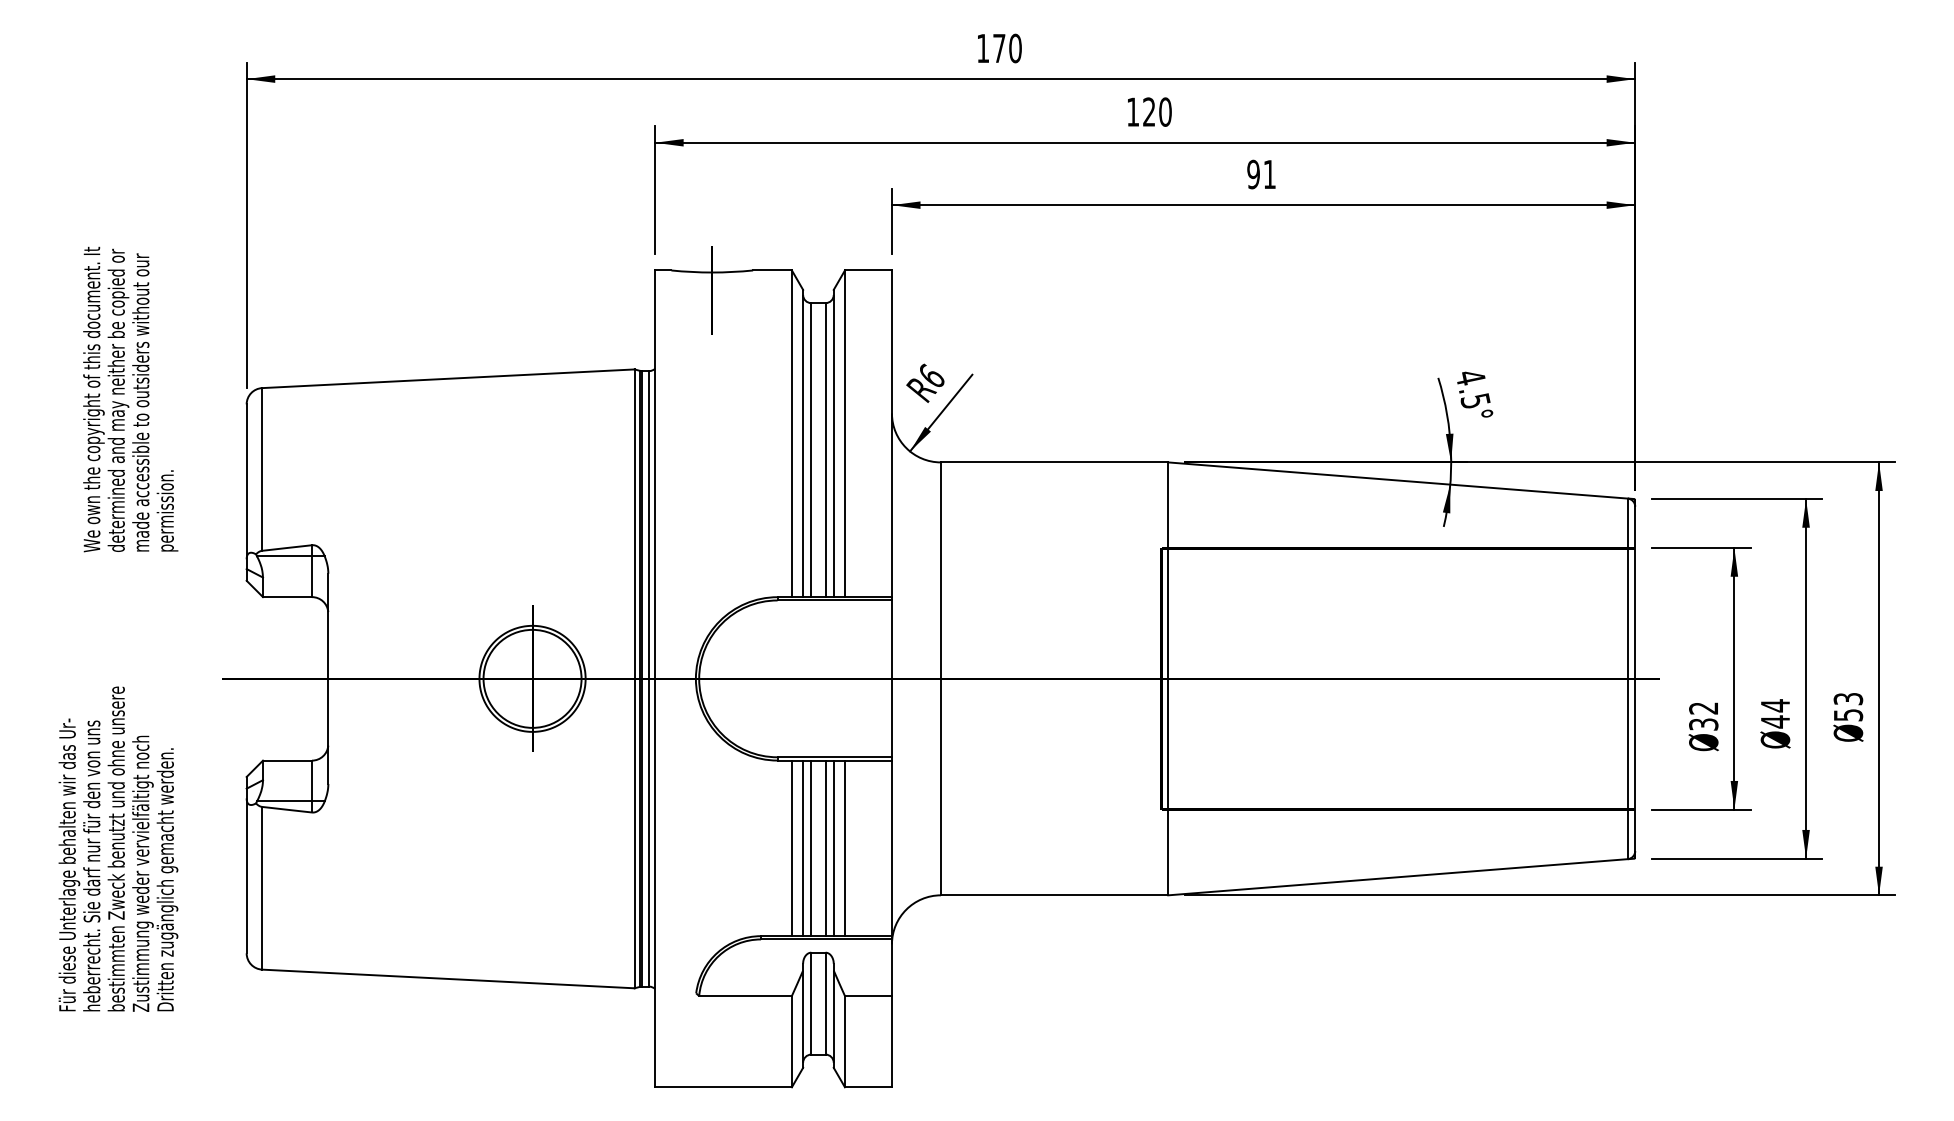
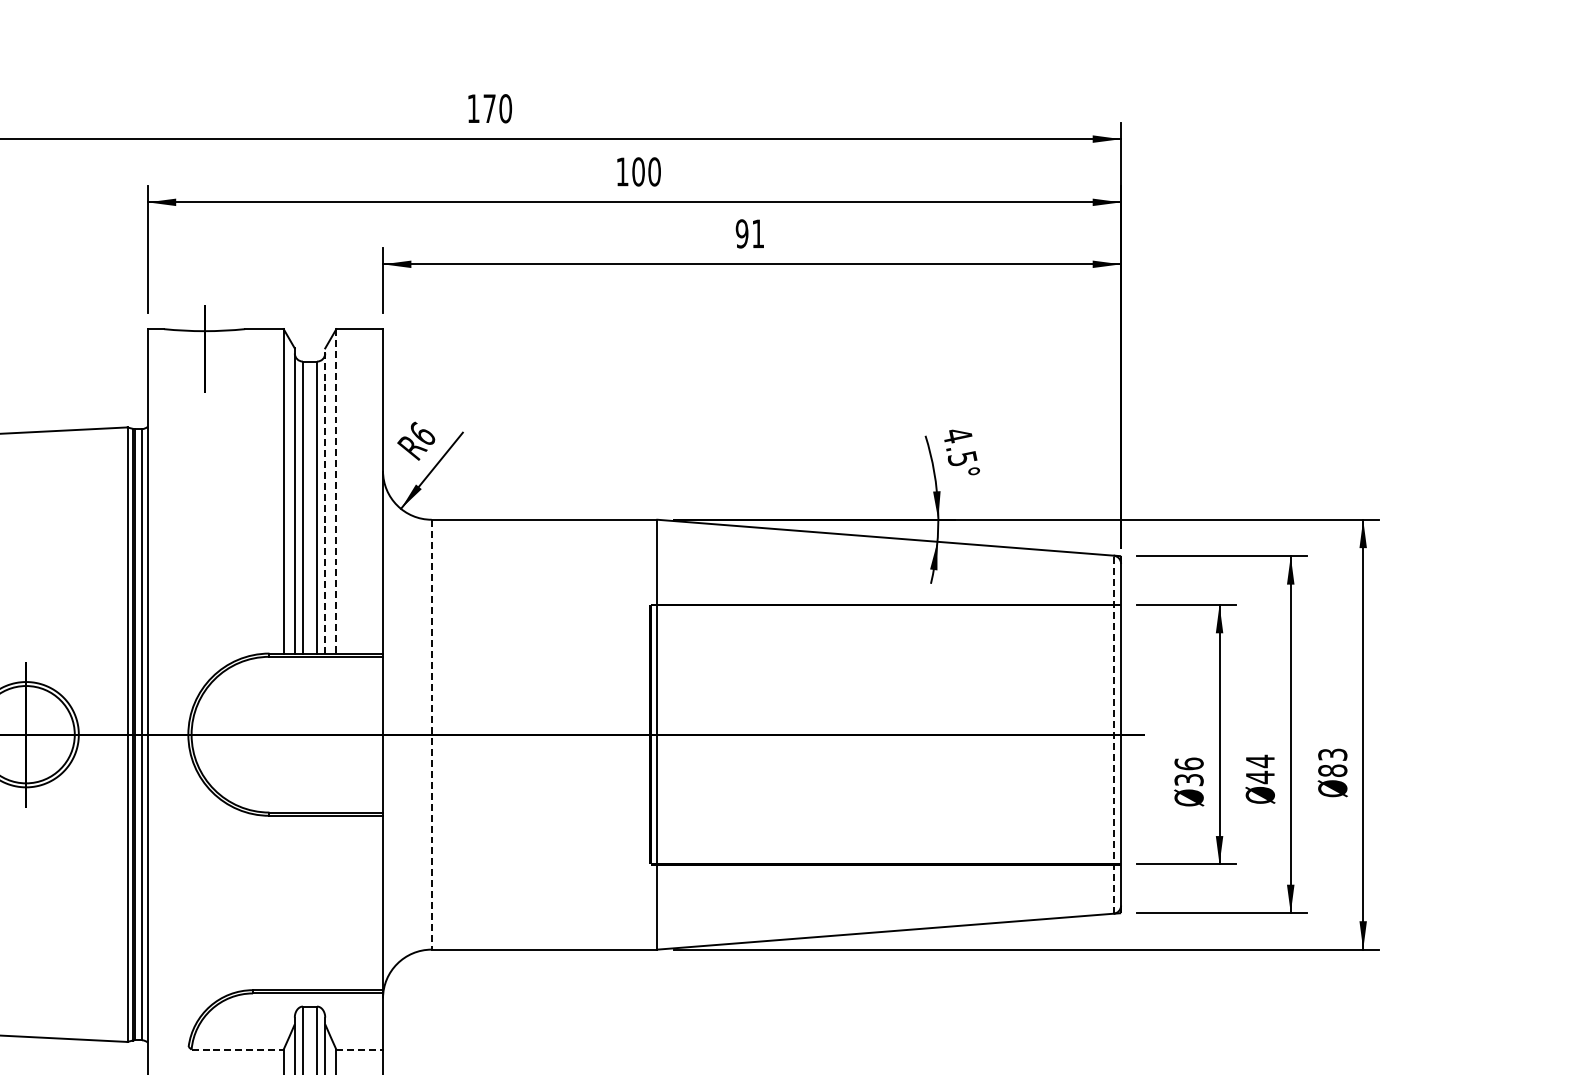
text: (1149, 111) -> (638, 171), 120 -> 100
line: (844, 434) -> (335, 492), solid -> dashed
line: (833, 443) -> (324, 500), solid -> dashed
line: (1627, 678) -> (1113, 734), solid -> dashed
line: (940, 679) -> (431, 735), solid -> dashed
text: (1703, 708) -> (1188, 764), 32 -> 36
text: (1848, 714) -> (1332, 770), 53 -> 83
line: (791, 848) -> (283, 903), removed
line: (803, 848) -> (295, 903), removed
line: (811, 848) -> (303, 903), removed
line: (825, 848) -> (317, 903), removed
line: (833, 848) -> (324, 903), removed
line: (844, 848) -> (335, 903), removed
line: (746, 996) -> (238, 1050), solid -> dashed
line: (868, 996) -> (359, 1050), solid -> dashed

